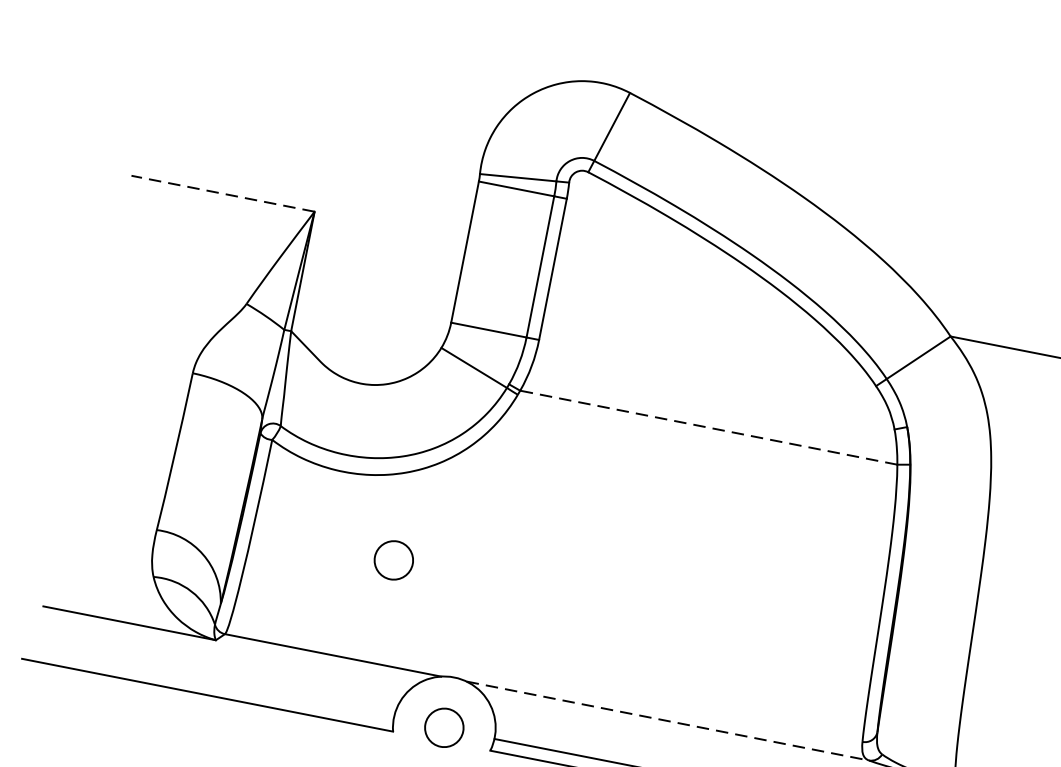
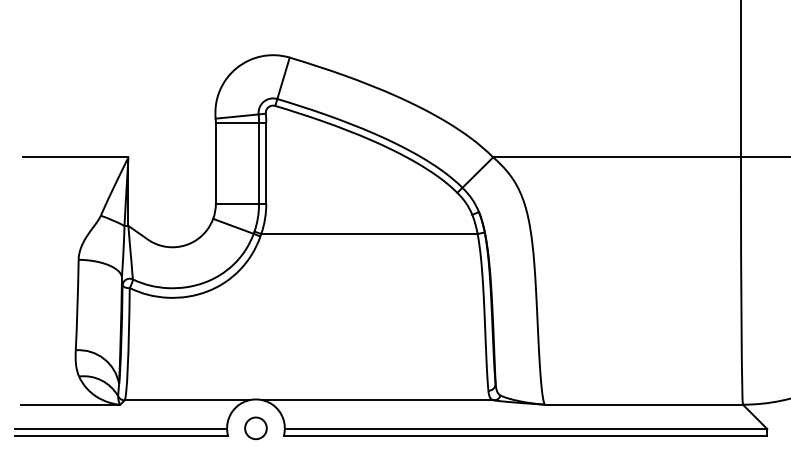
line: (222, 193) -> (75, 157), dashed -> solid
line: (707, 426) -> (368, 233), dashed -> solid
circle: (393, 560) -> (209, 341), removed
line: (209, 683) -> (121, 429), added
line: (669, 721) -> (379, 400), dashed -> solid

